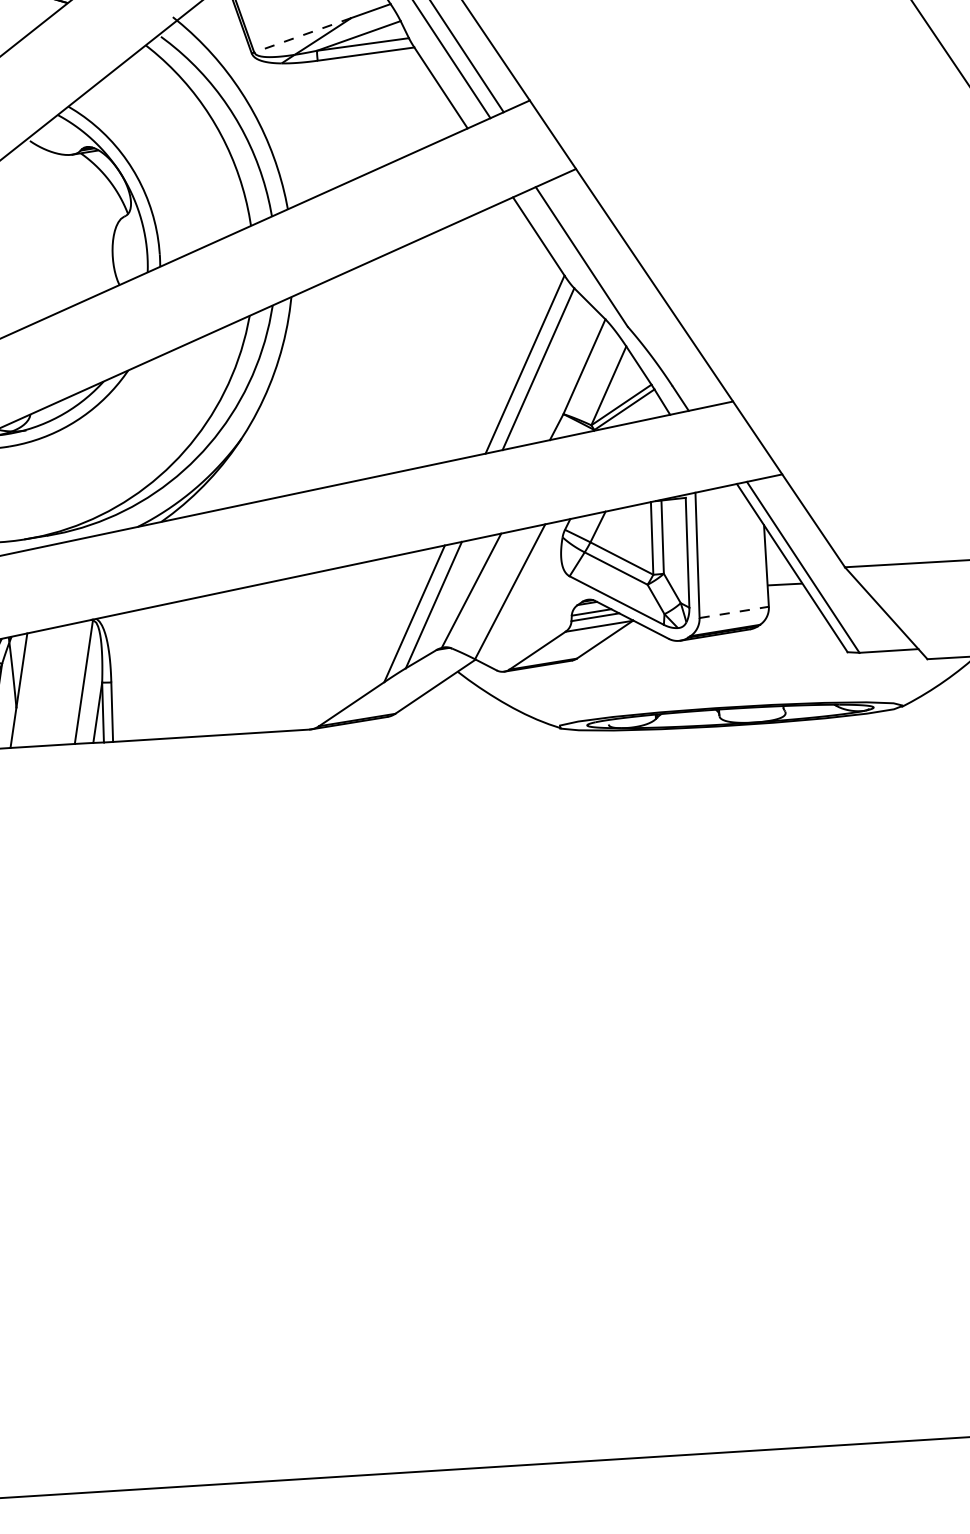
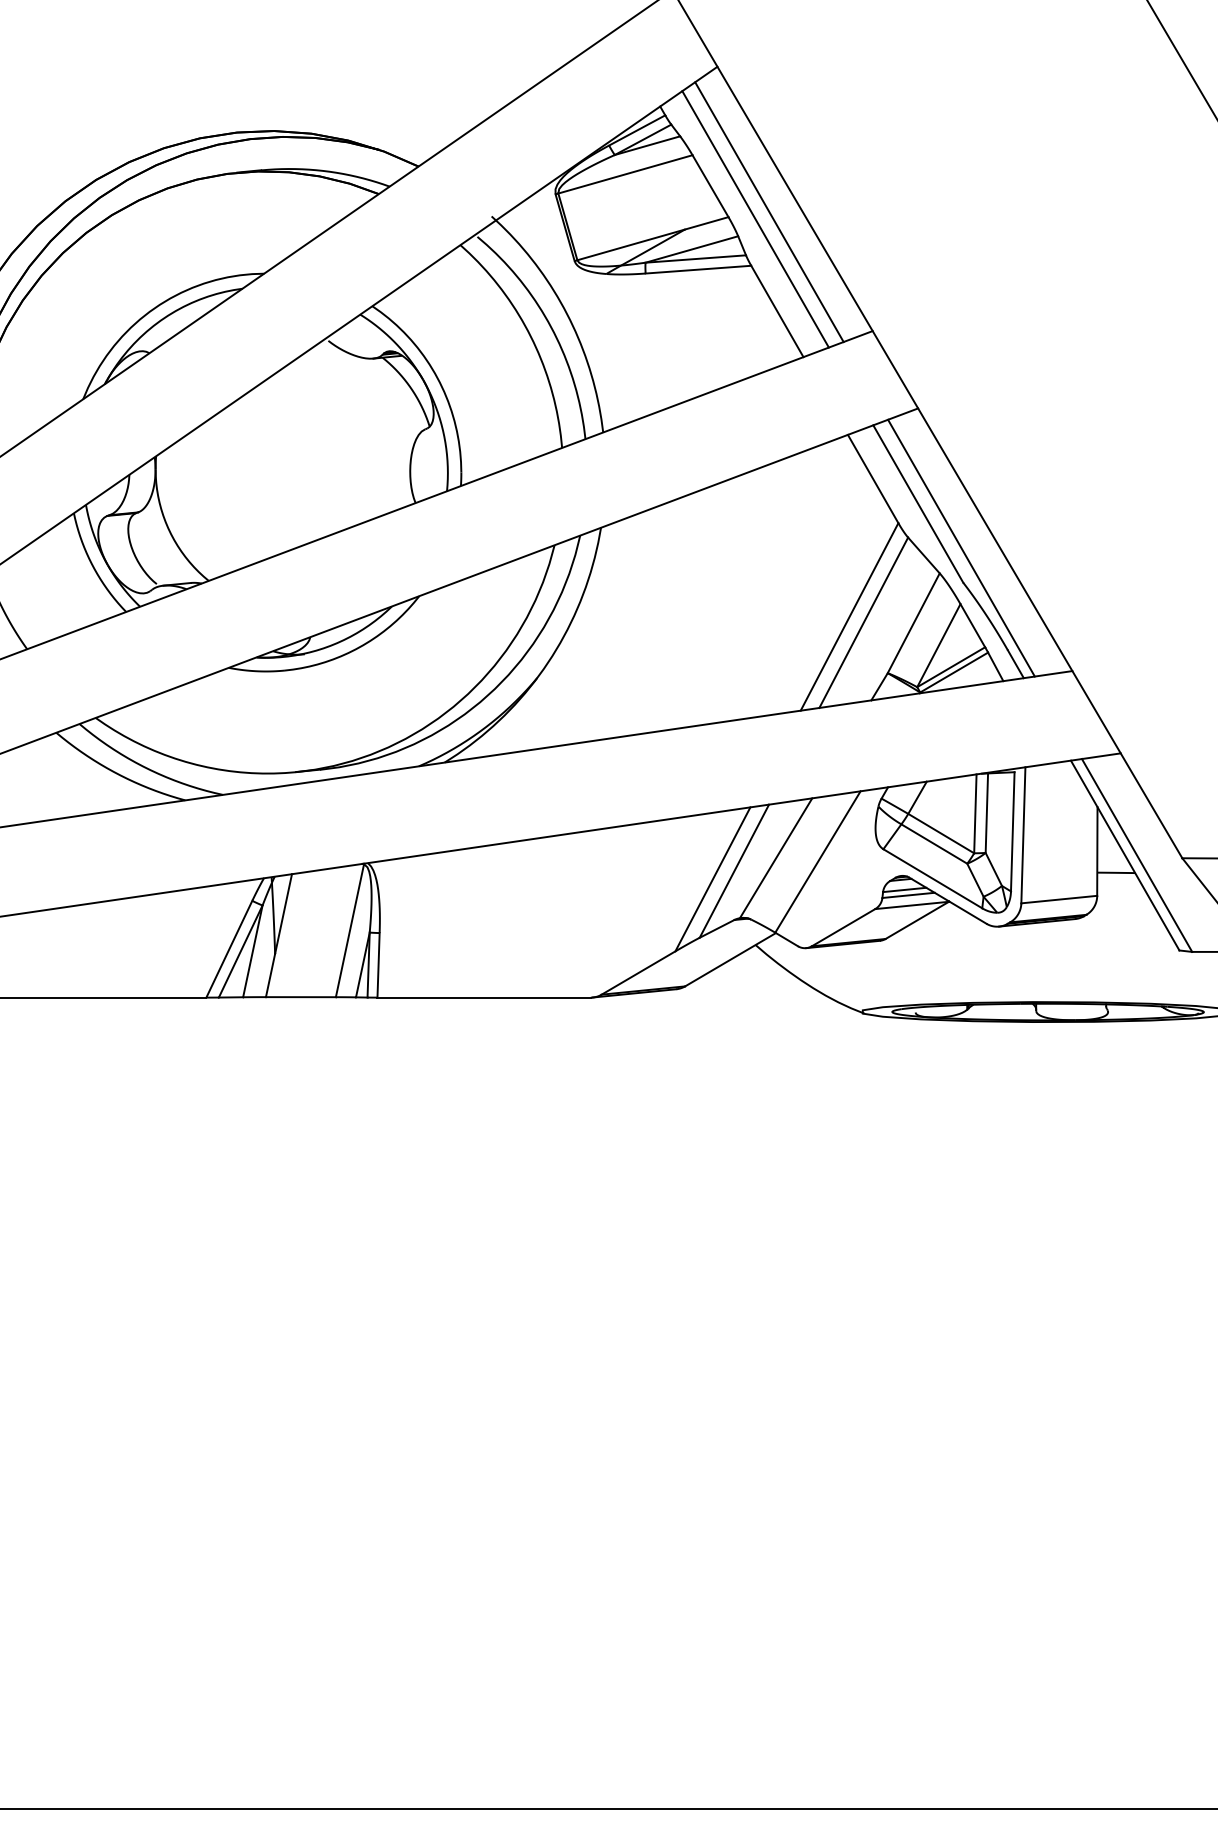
line: (303, 34) -> (631, 244), dashed -> solid
line: (623, 294) -> (961, 547), added
line: (734, 612) -> (1059, 899), dashed -> solid

